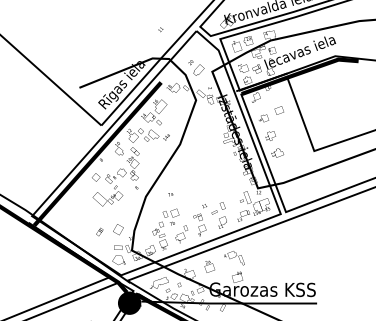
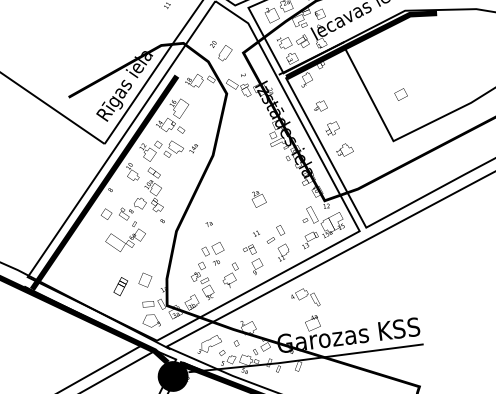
part: (278, 110) -> (399, 94), moved
part: (99, 231) -> (120, 285), size x1.6
text: (209, 266) -> (258, 198), moved

